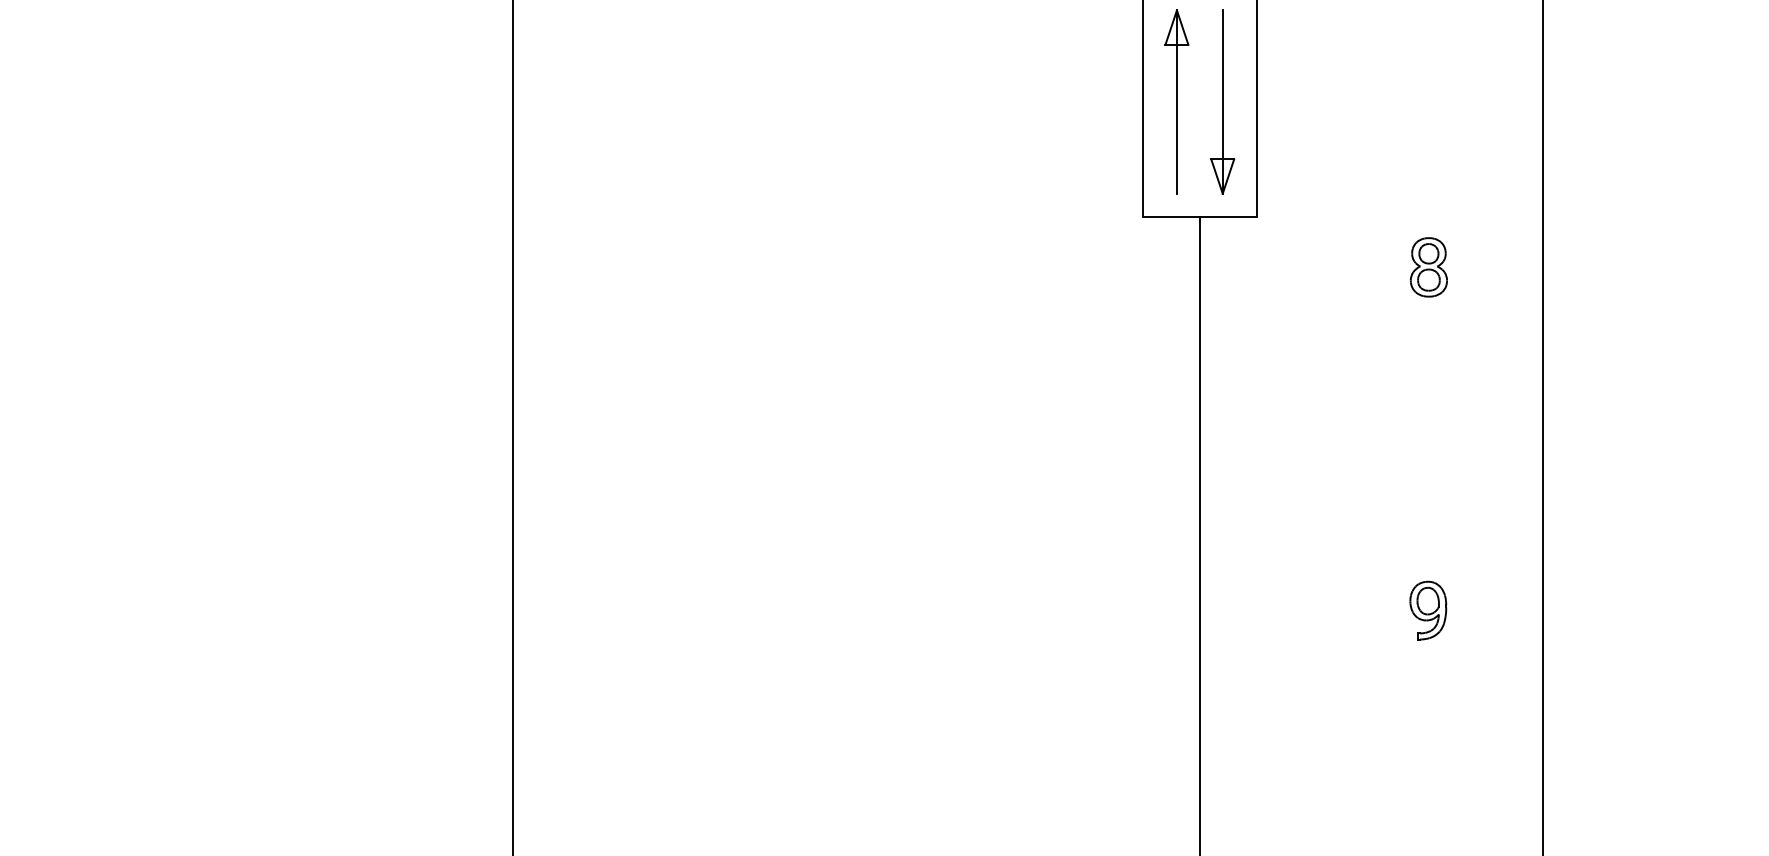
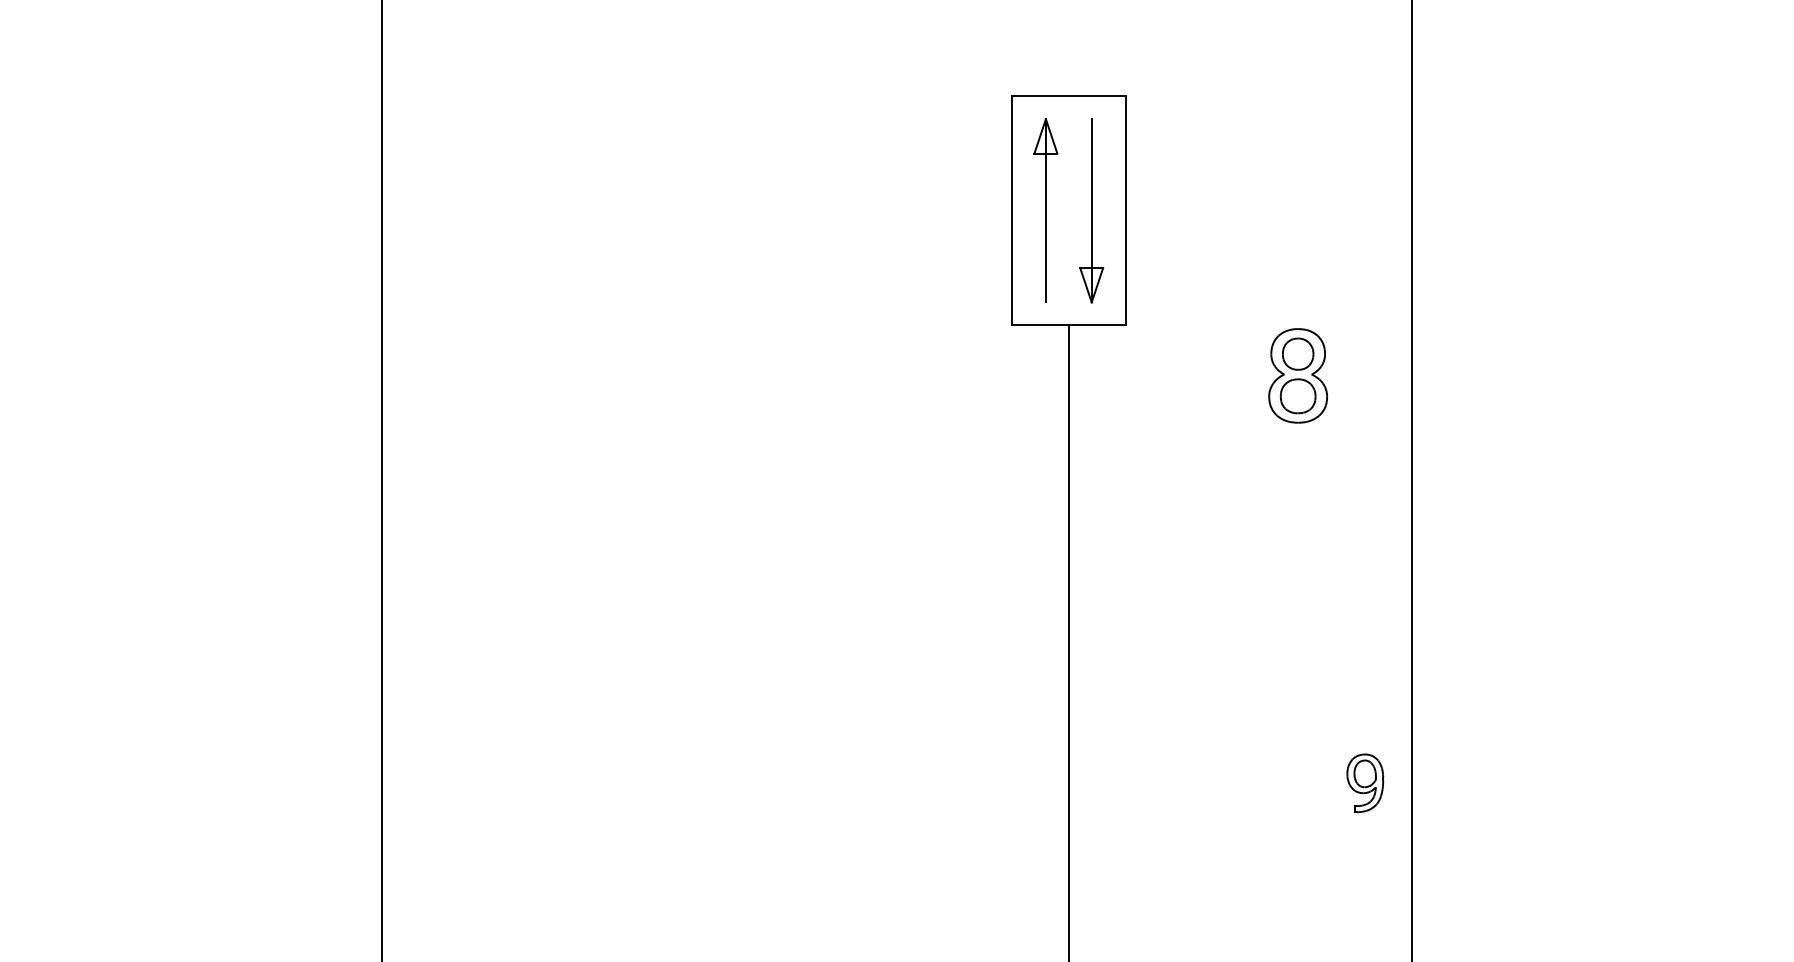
part: (1428, 267) -> (1297, 376), size x1.6
part: (1428, 610) -> (1365, 783), moved

